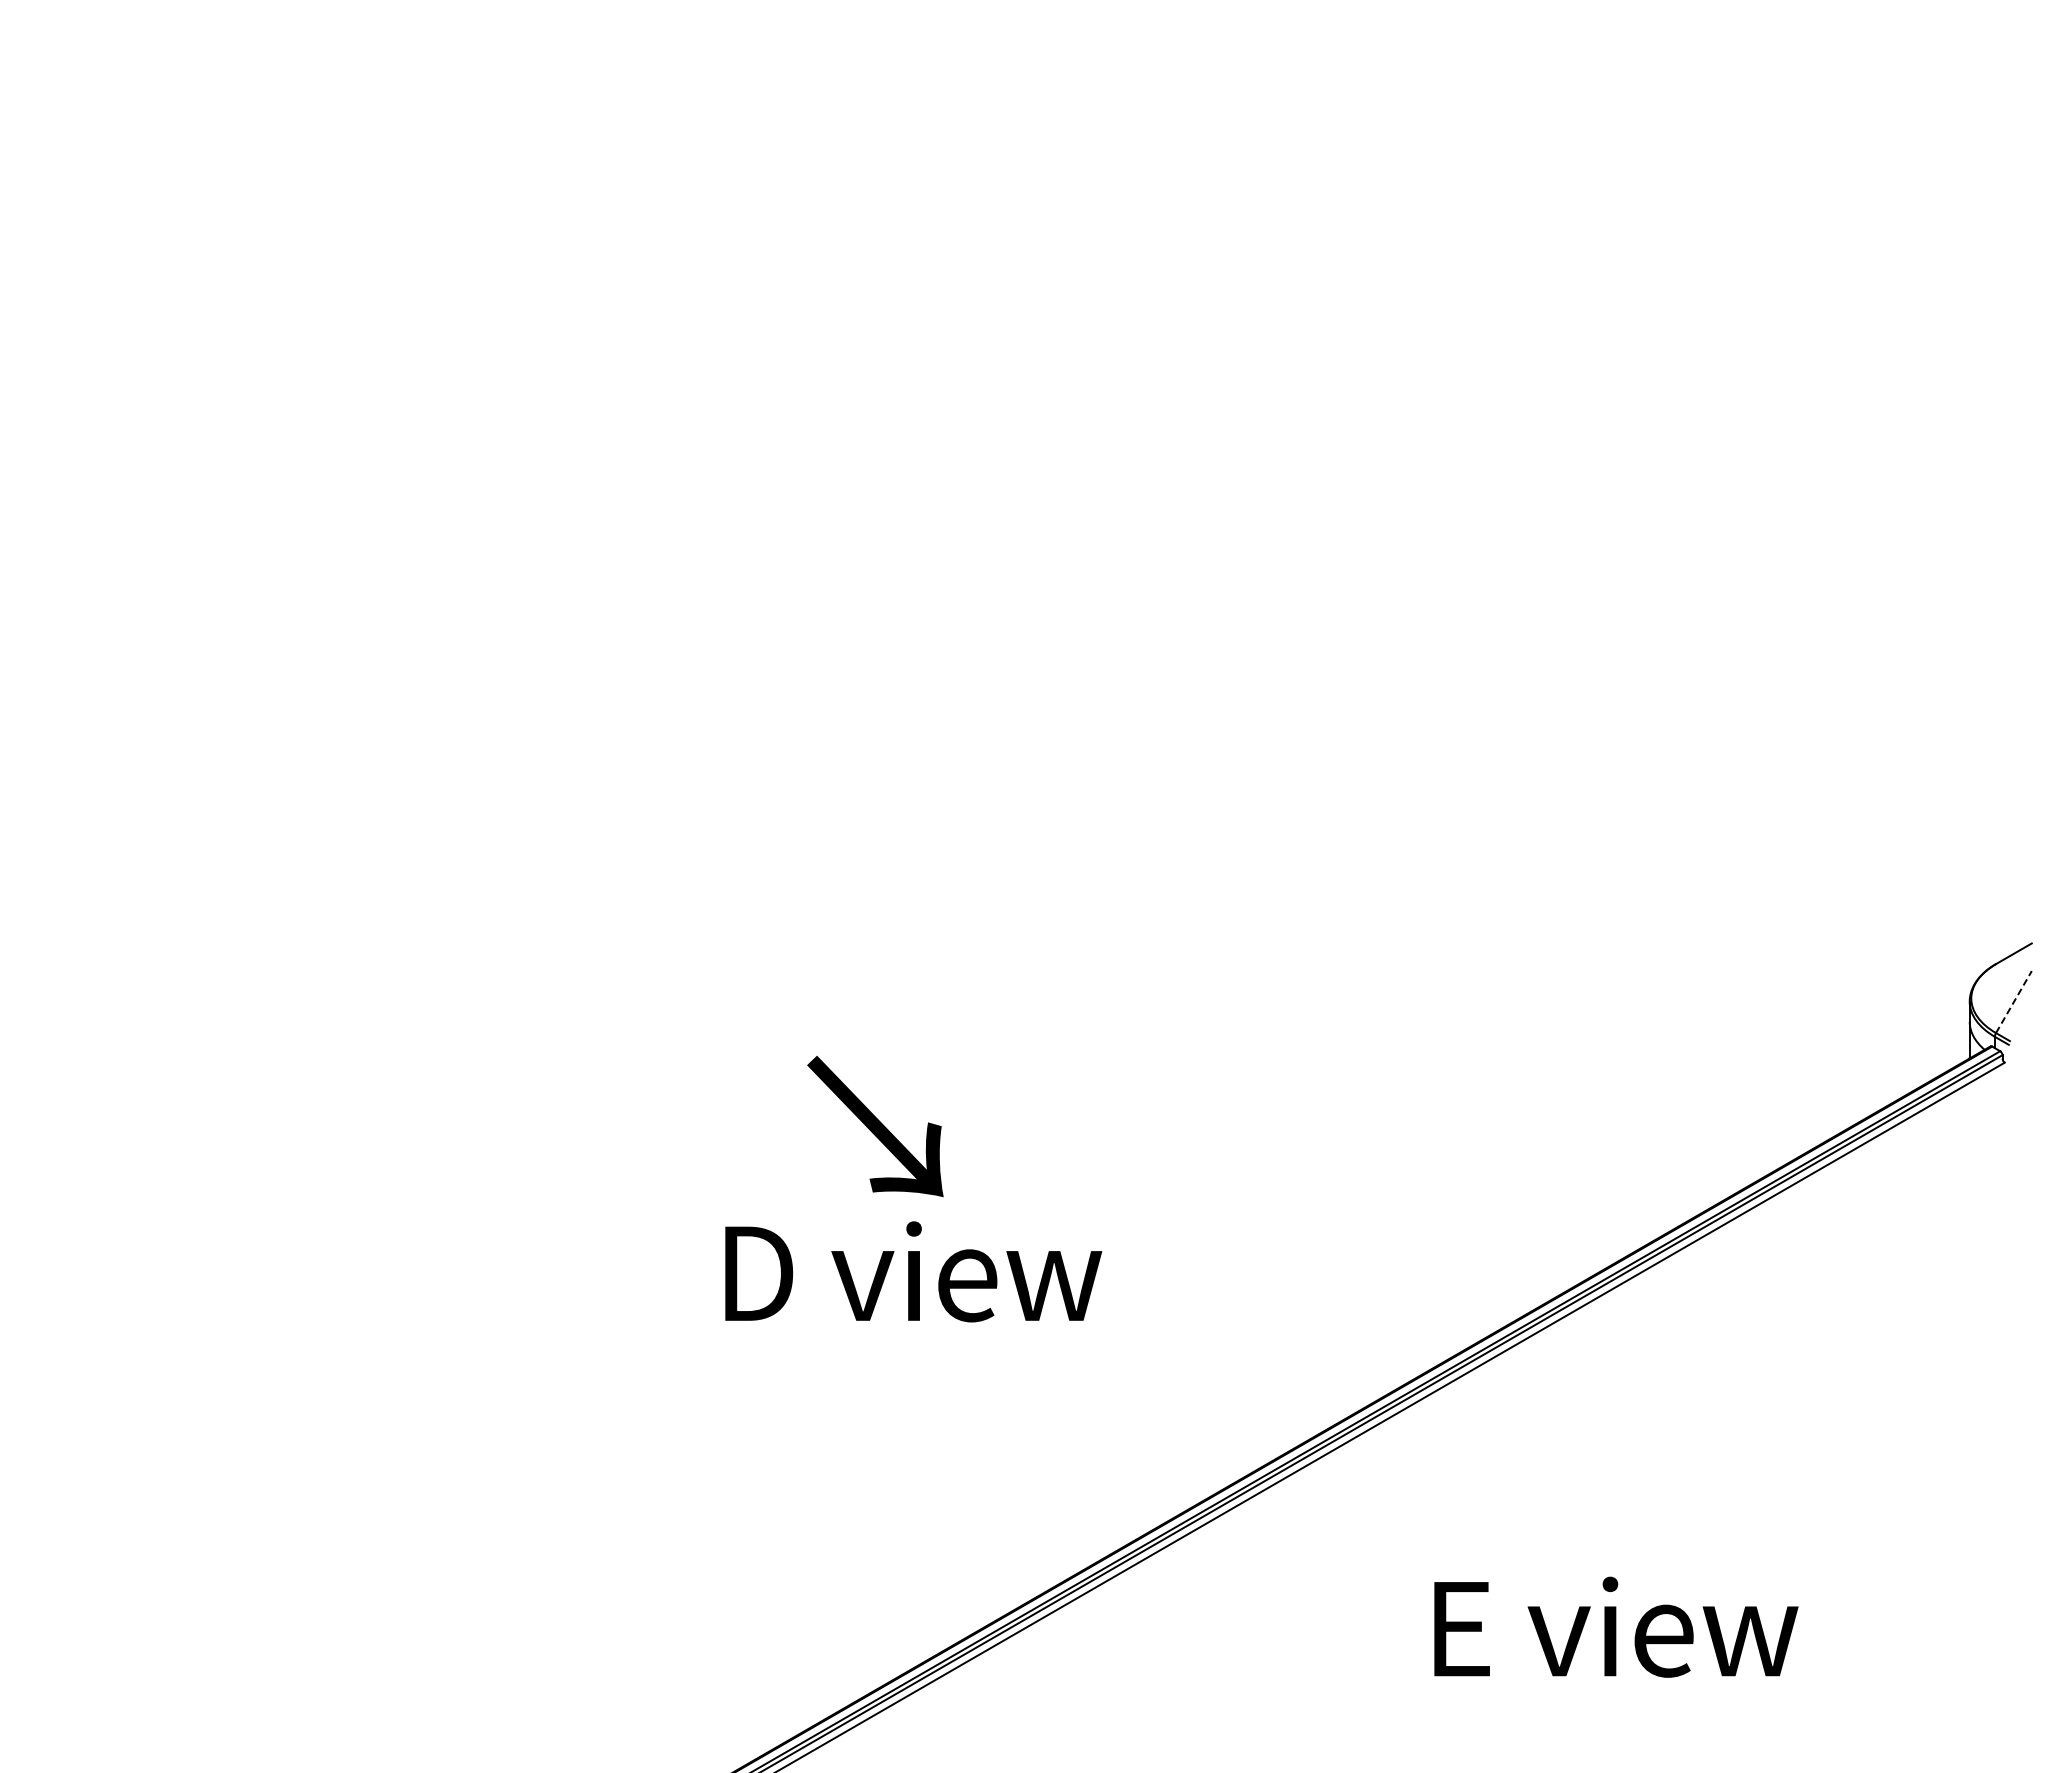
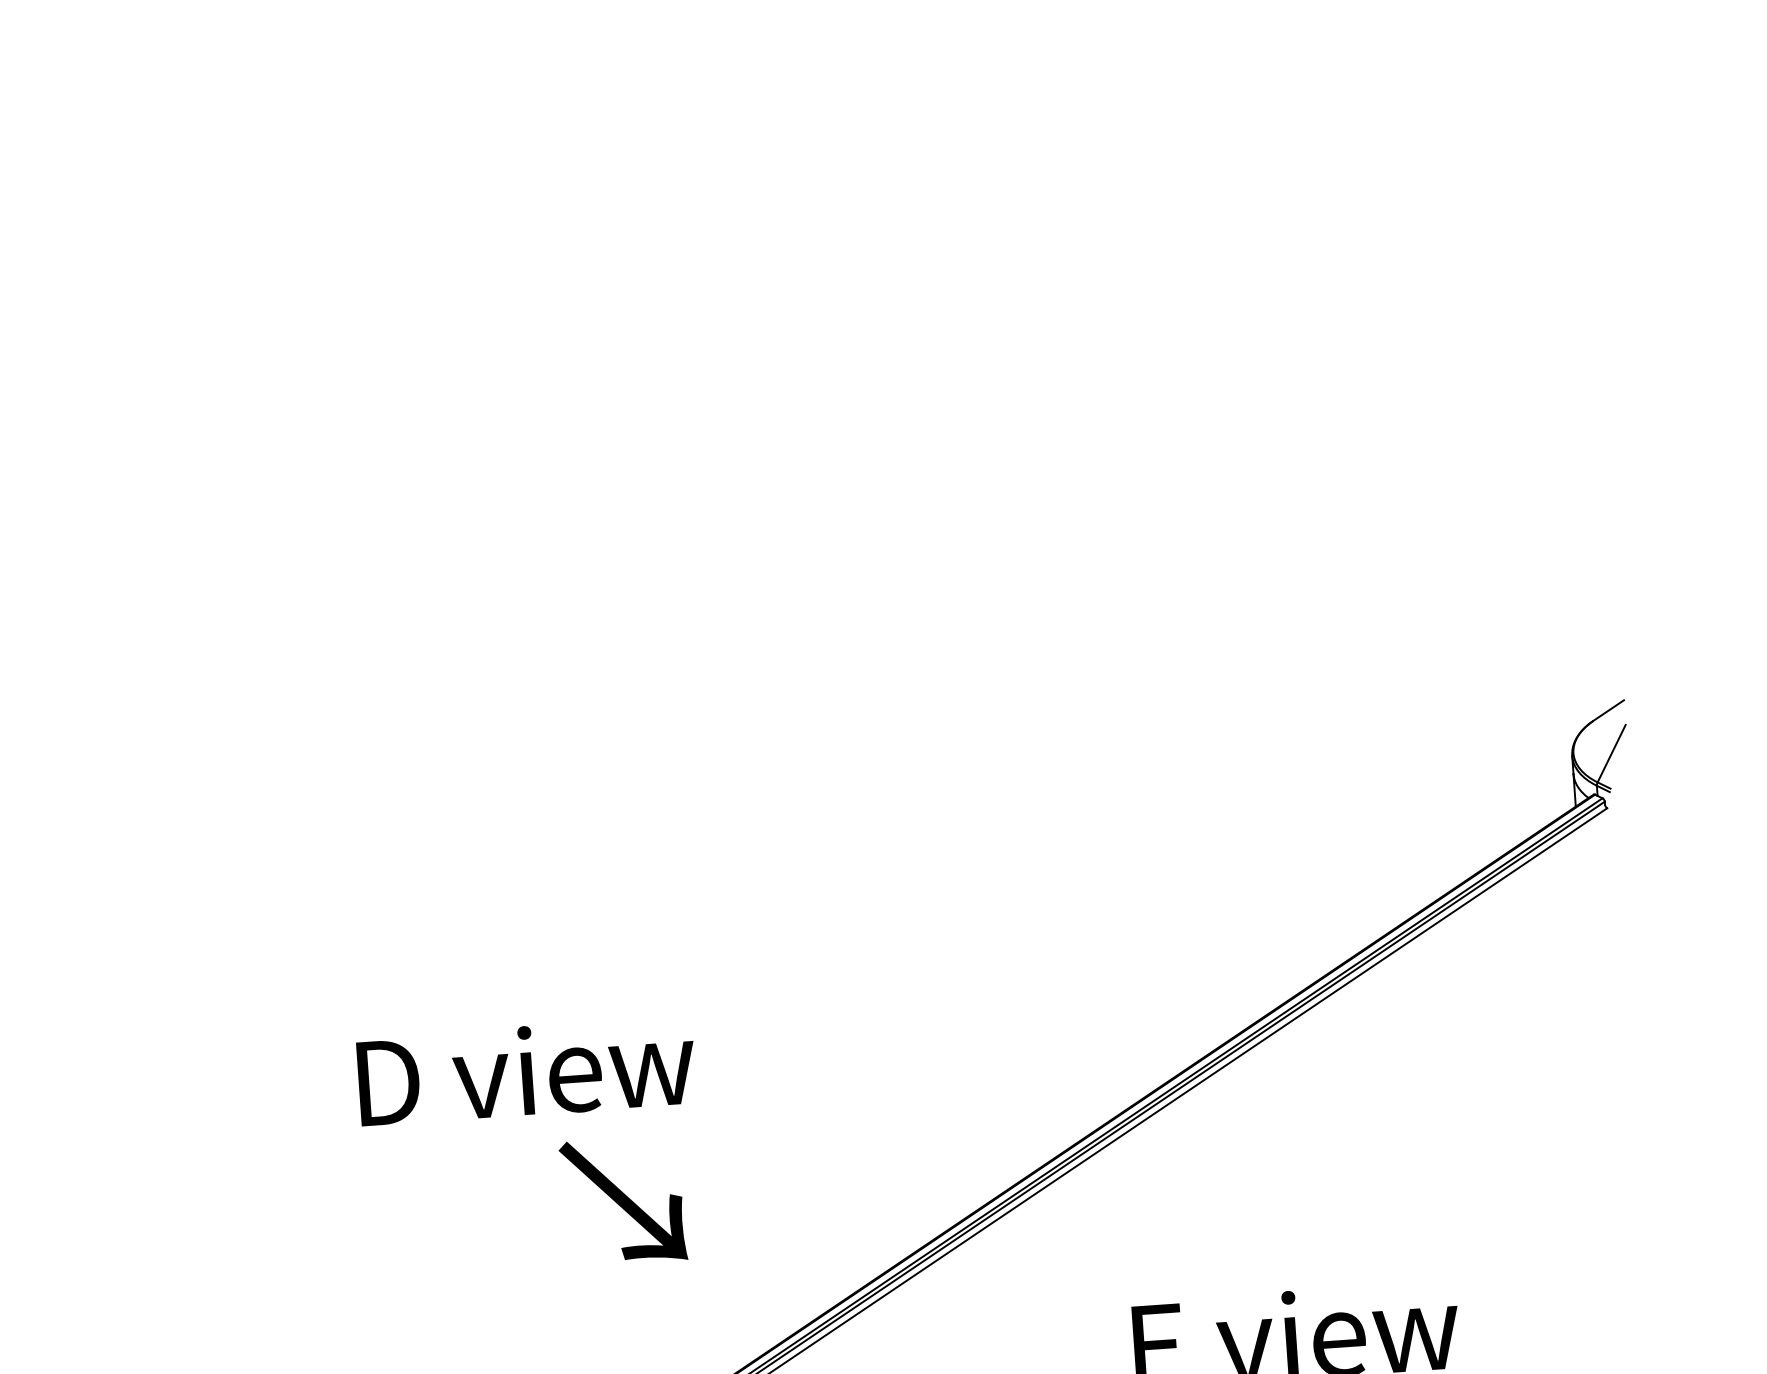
line: (2013, 1002) -> (1611, 754), dashed -> solid
text: (875, 1126) -> (623, 1201), moved
text: (913, 1271) -> (526, 1070), moved

